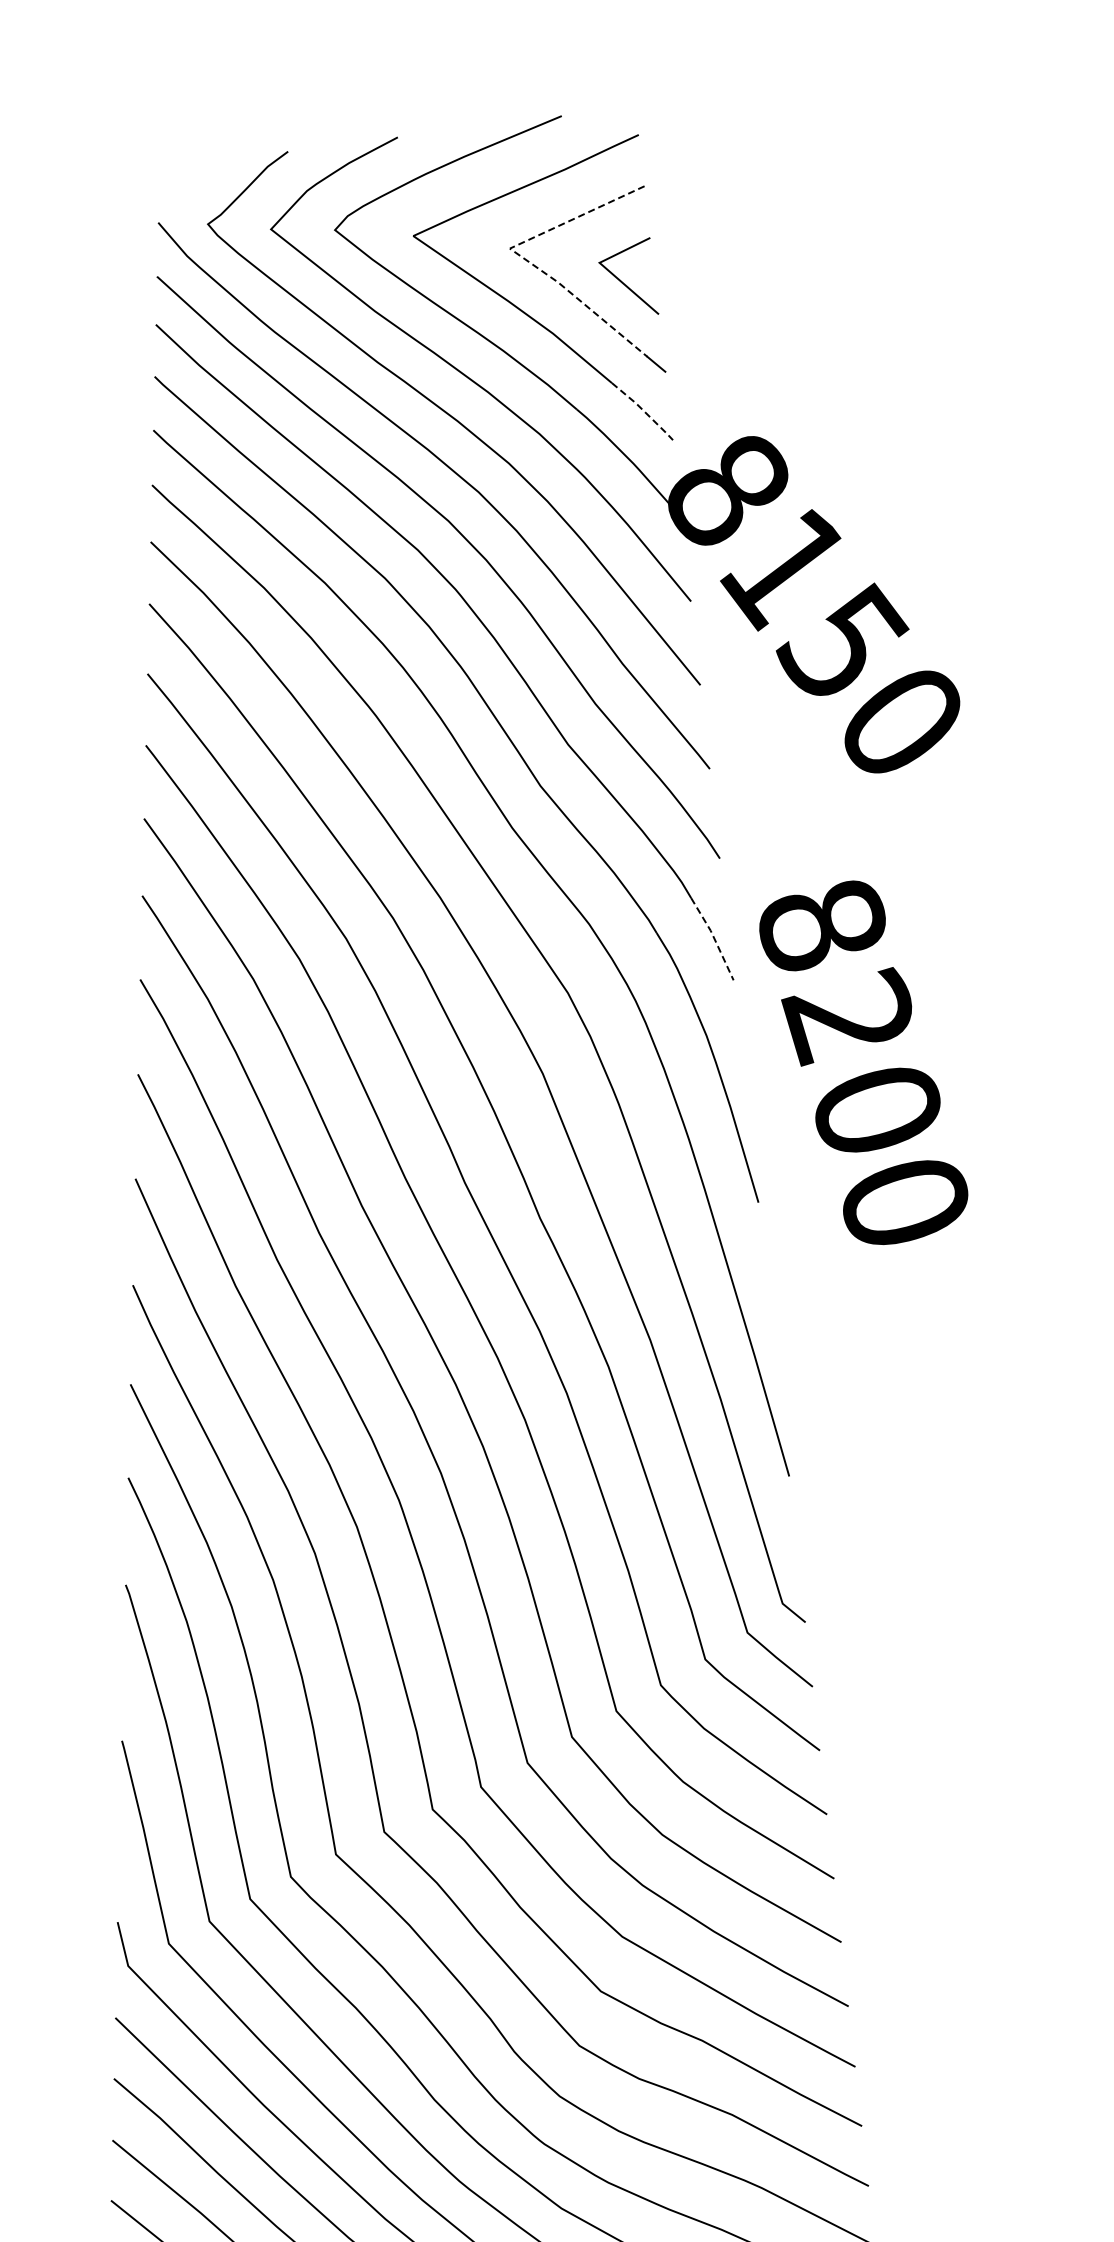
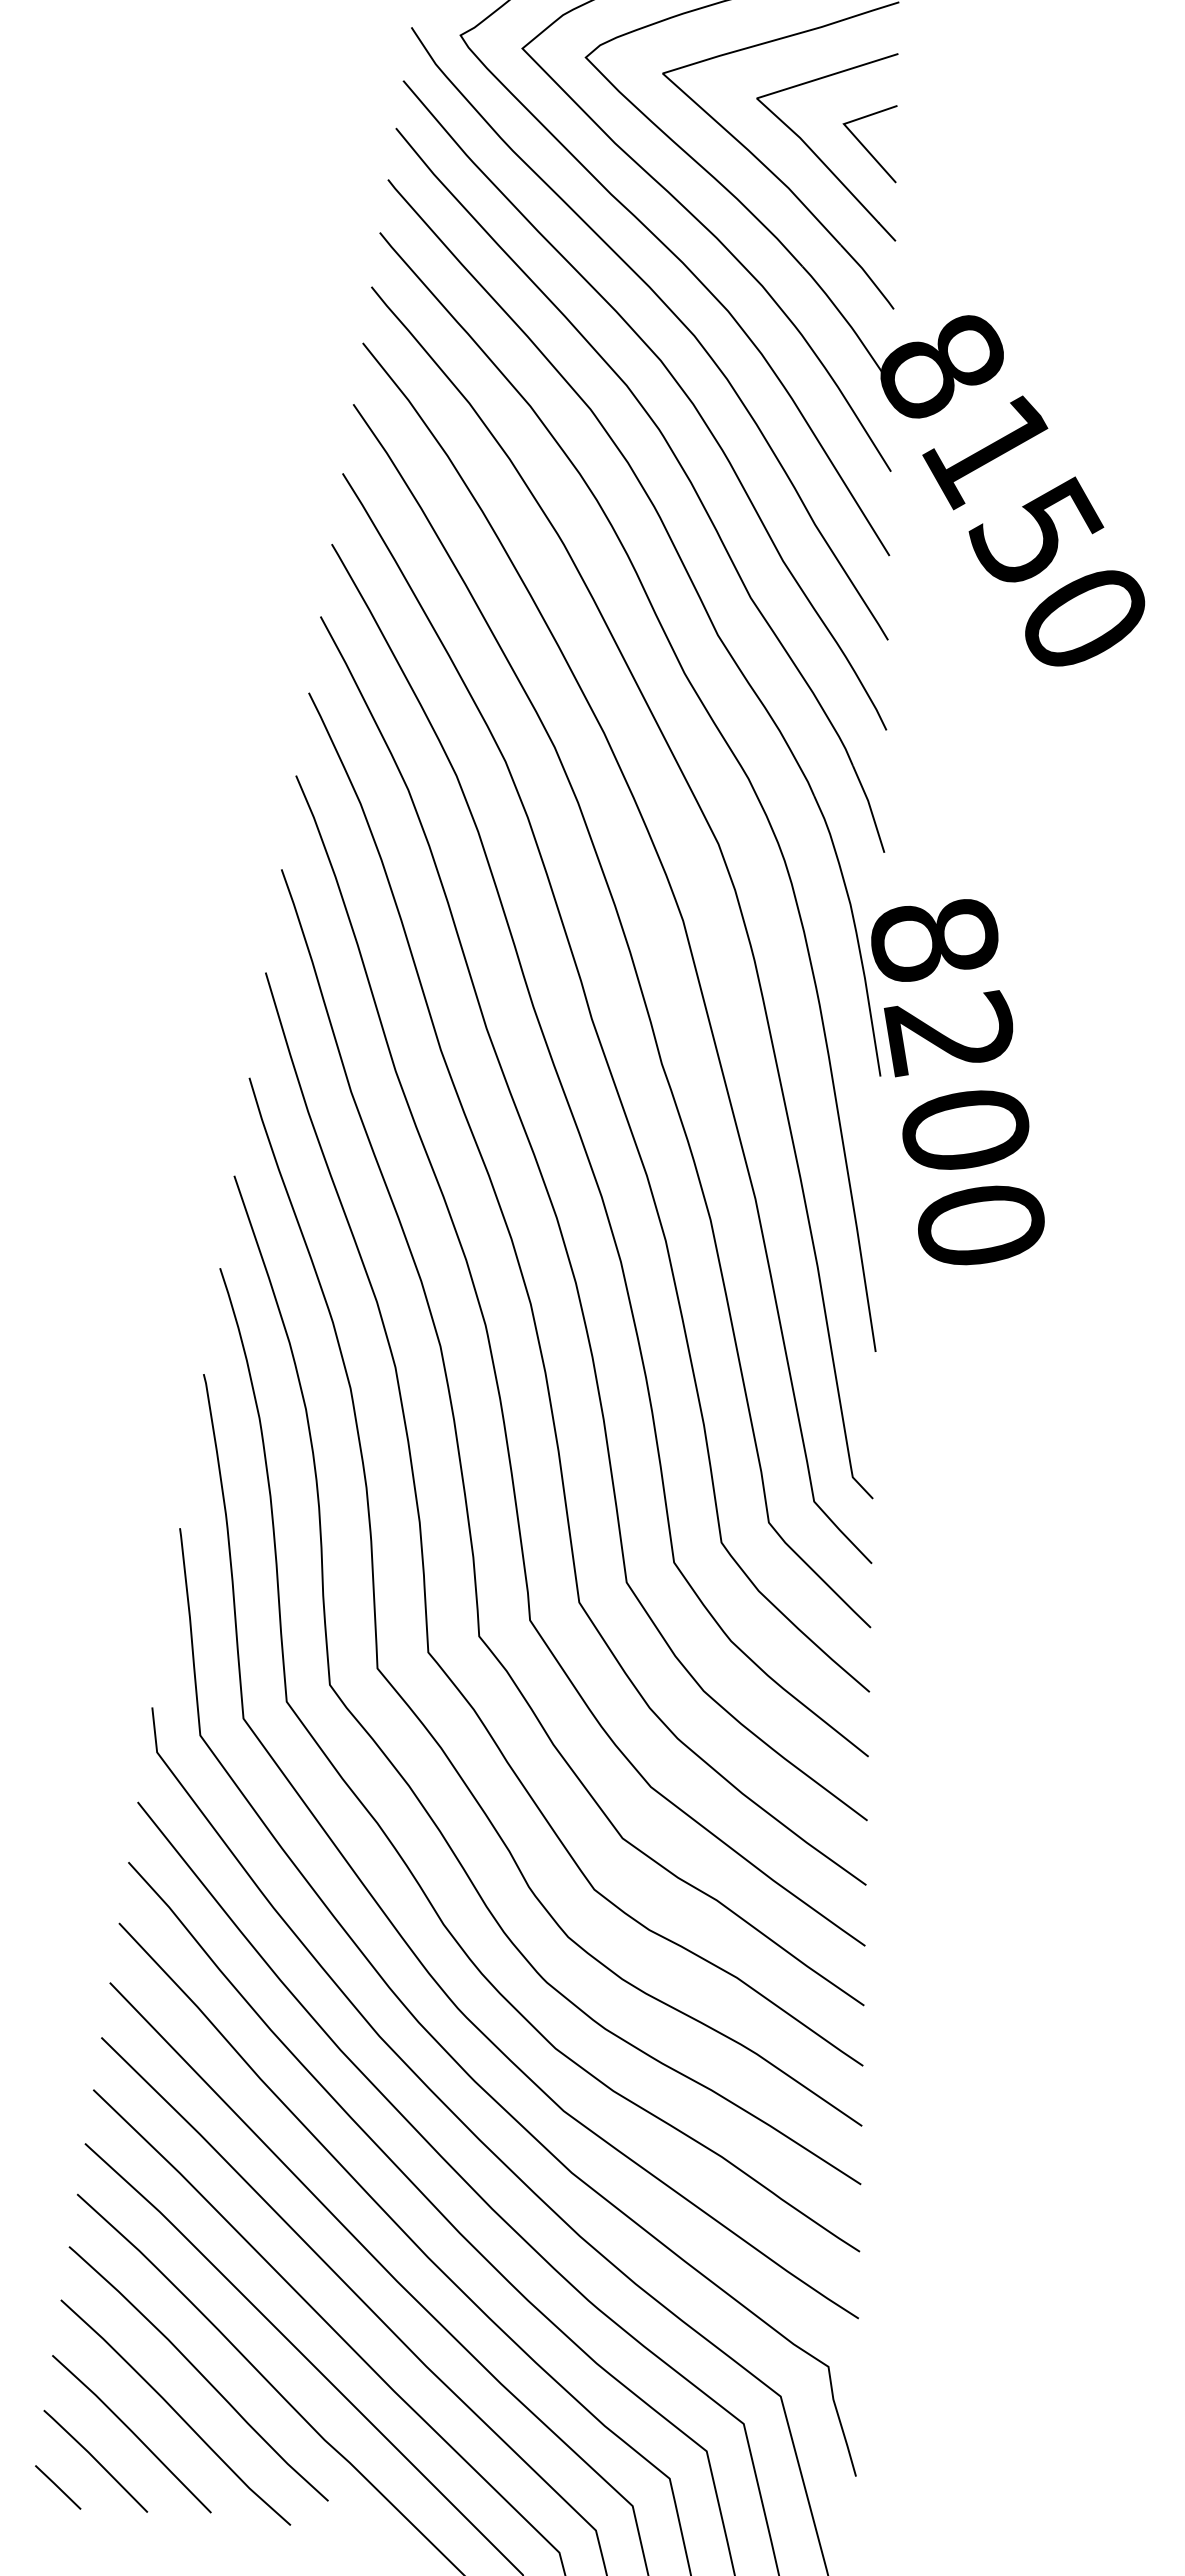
line: (521, 256) -> (767, 107), dashed -> solid
line: (643, 410) -> (868, 276), dashed -> solid
line: (714, 938) -> (870, 808), dashed -> solid
text: (863, 1063) -> (957, 1082), moved

